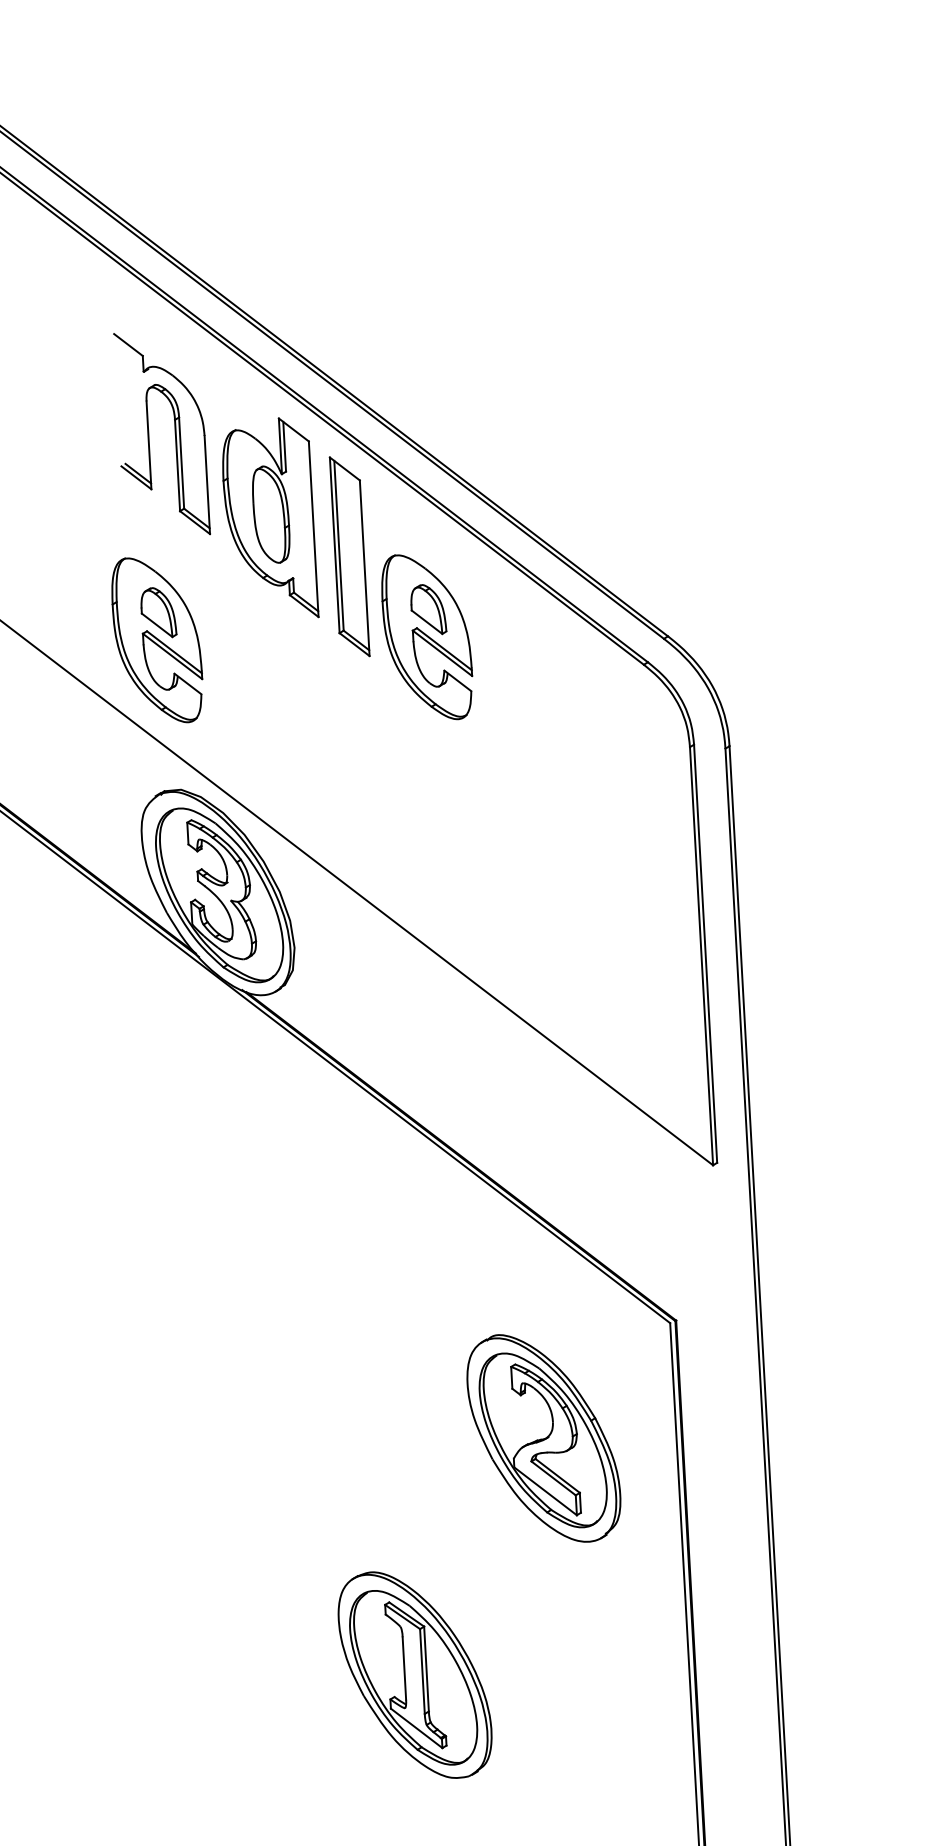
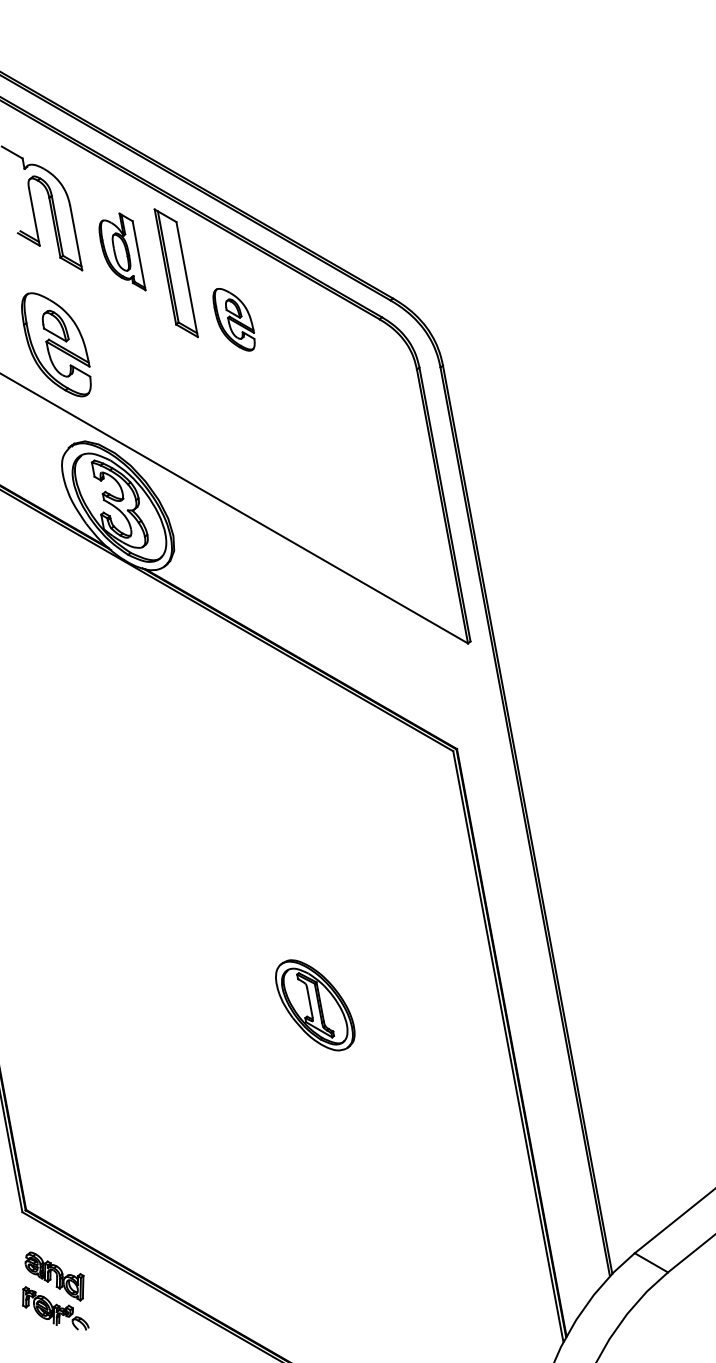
part: (273, 513) -> (122, 251), size x0.6
part: (426, 636) -> (233, 319), size x0.6
part: (543, 1437) -> (379, 837), removed
part: (415, 1675) -> (315, 1005), size x0.7

